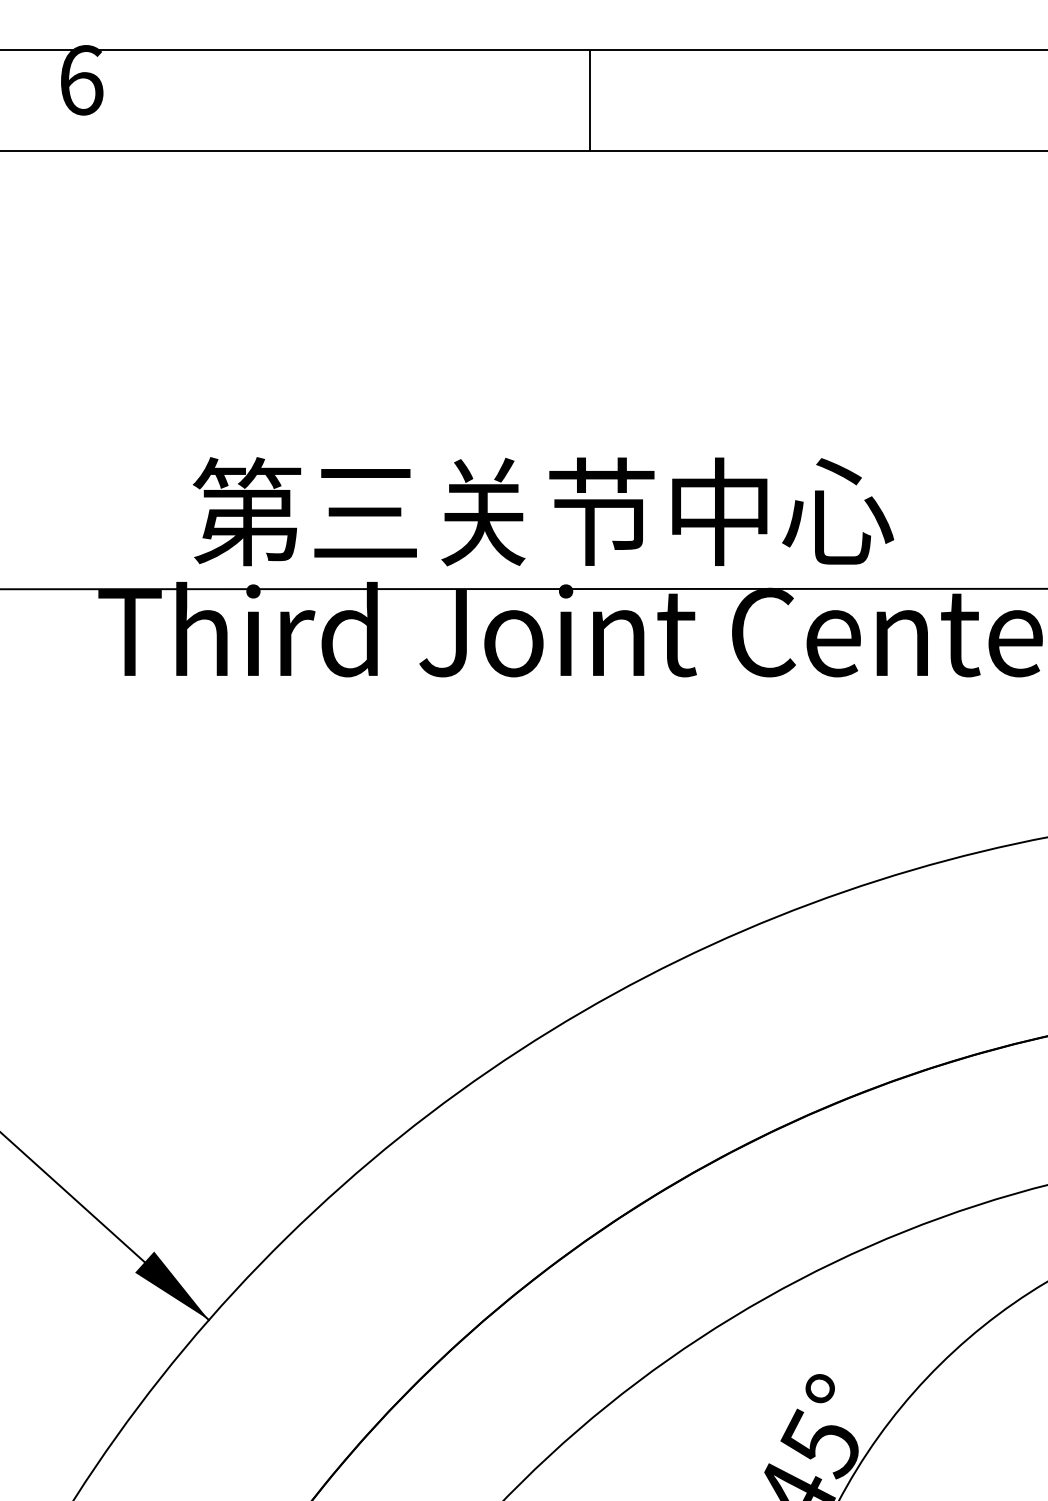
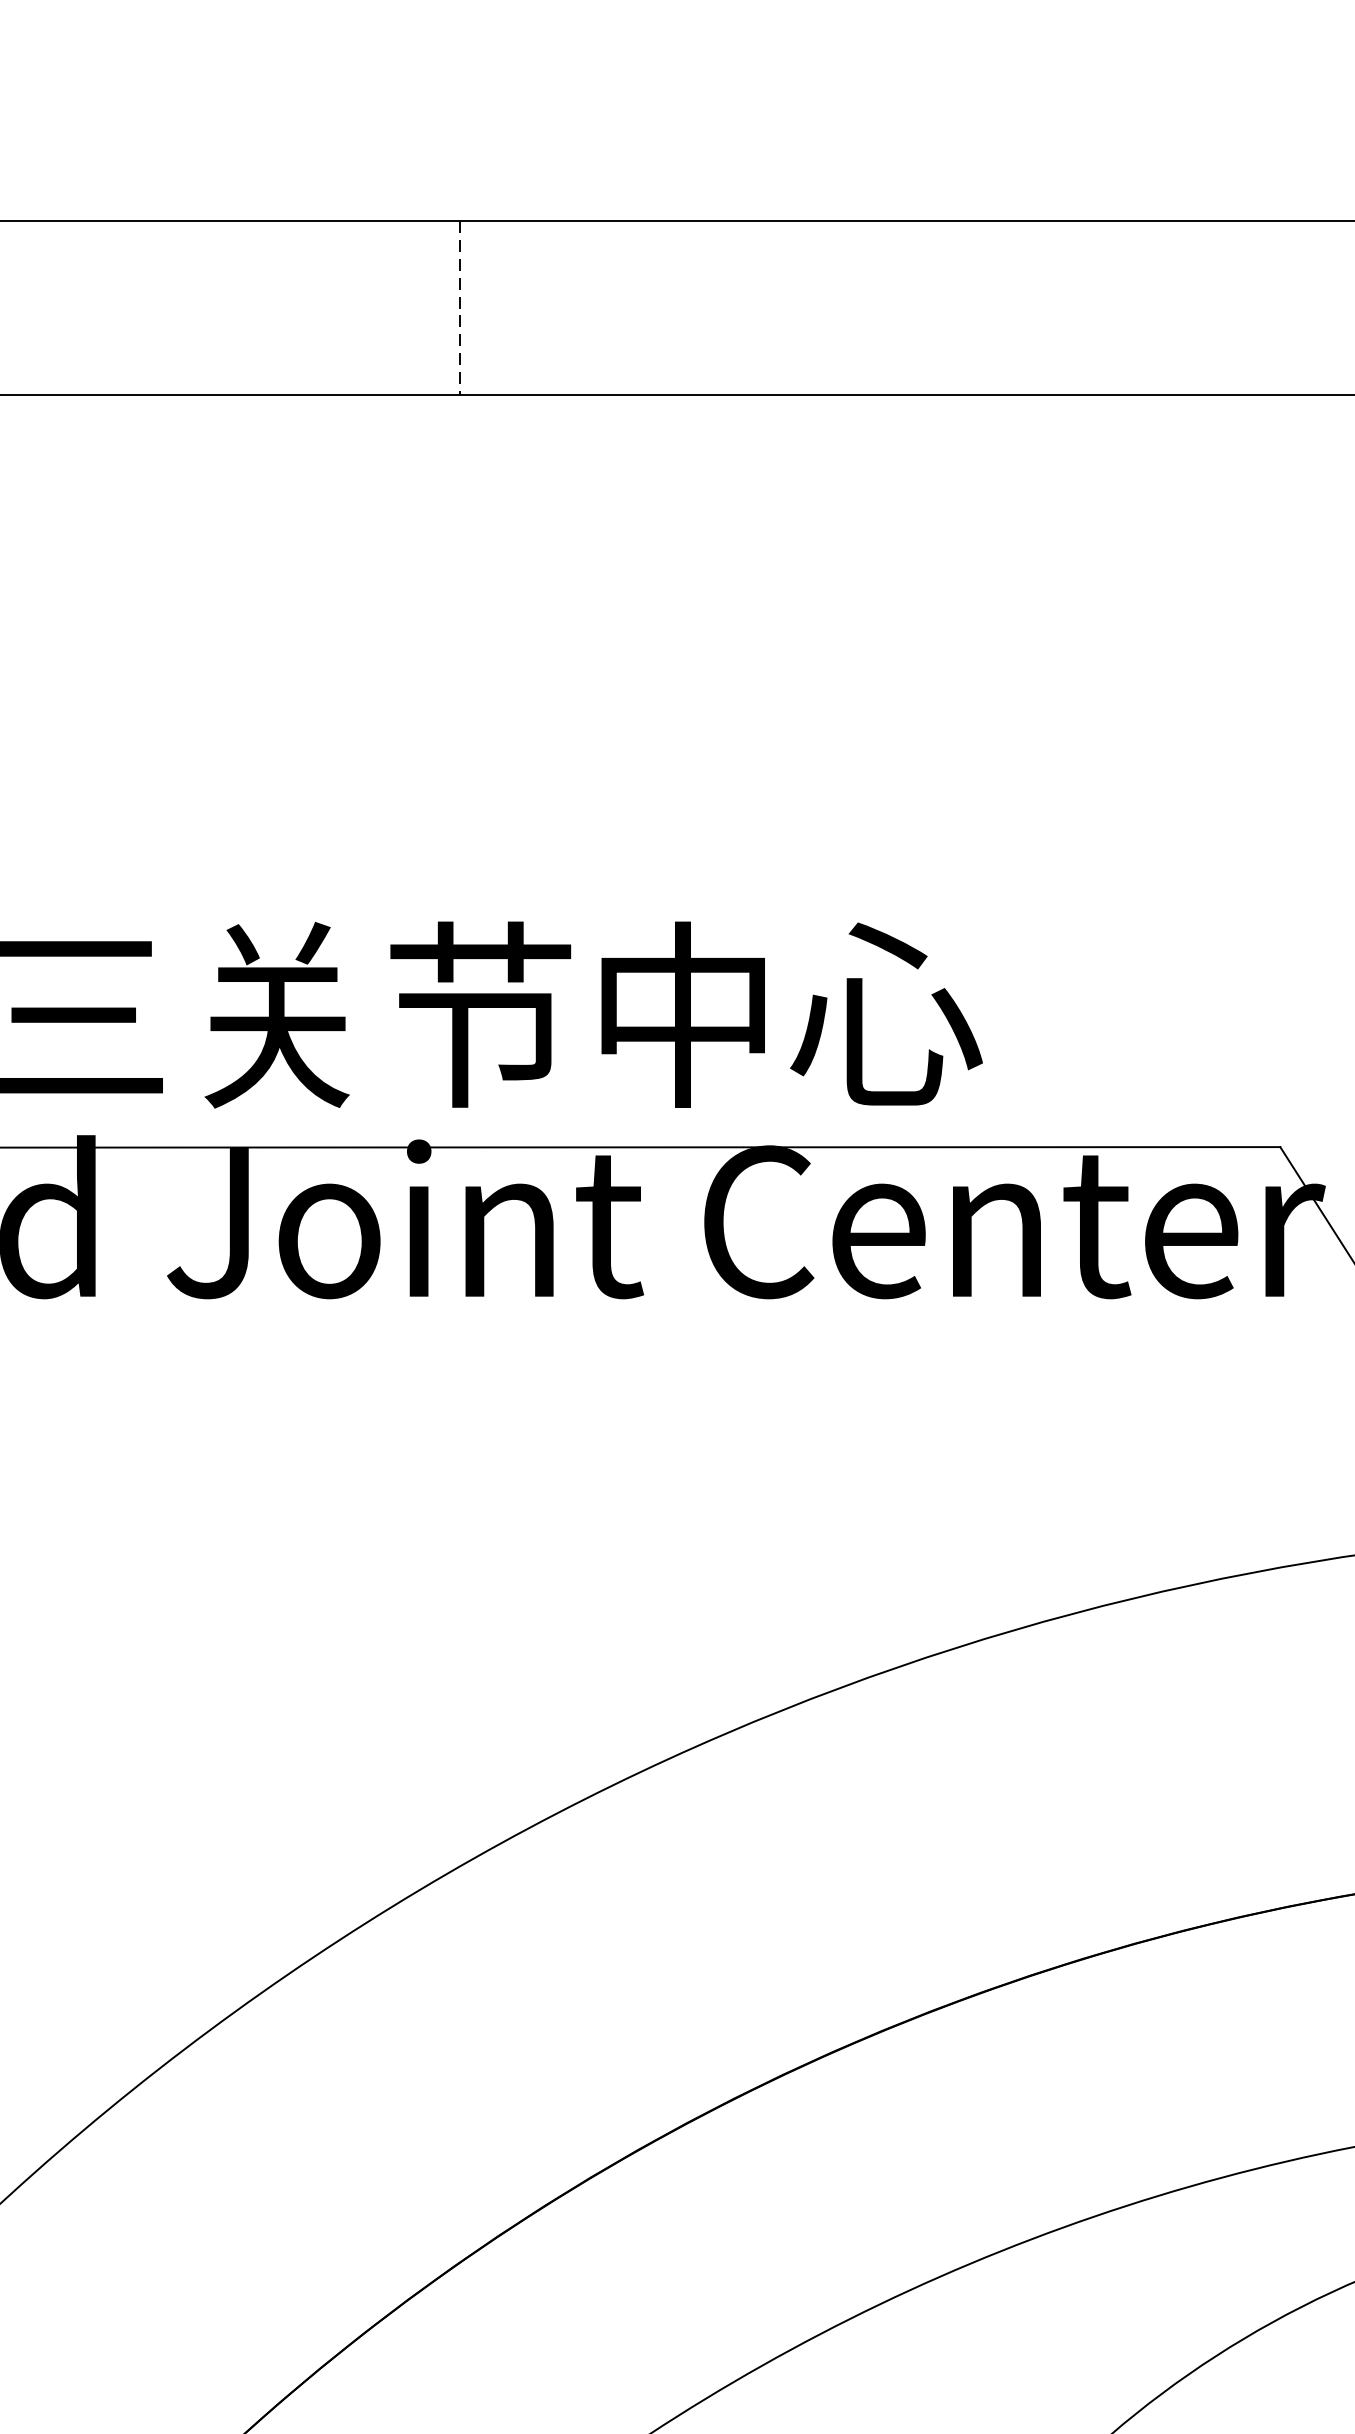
line: (589, 100) -> (459, 308), solid -> dashed

